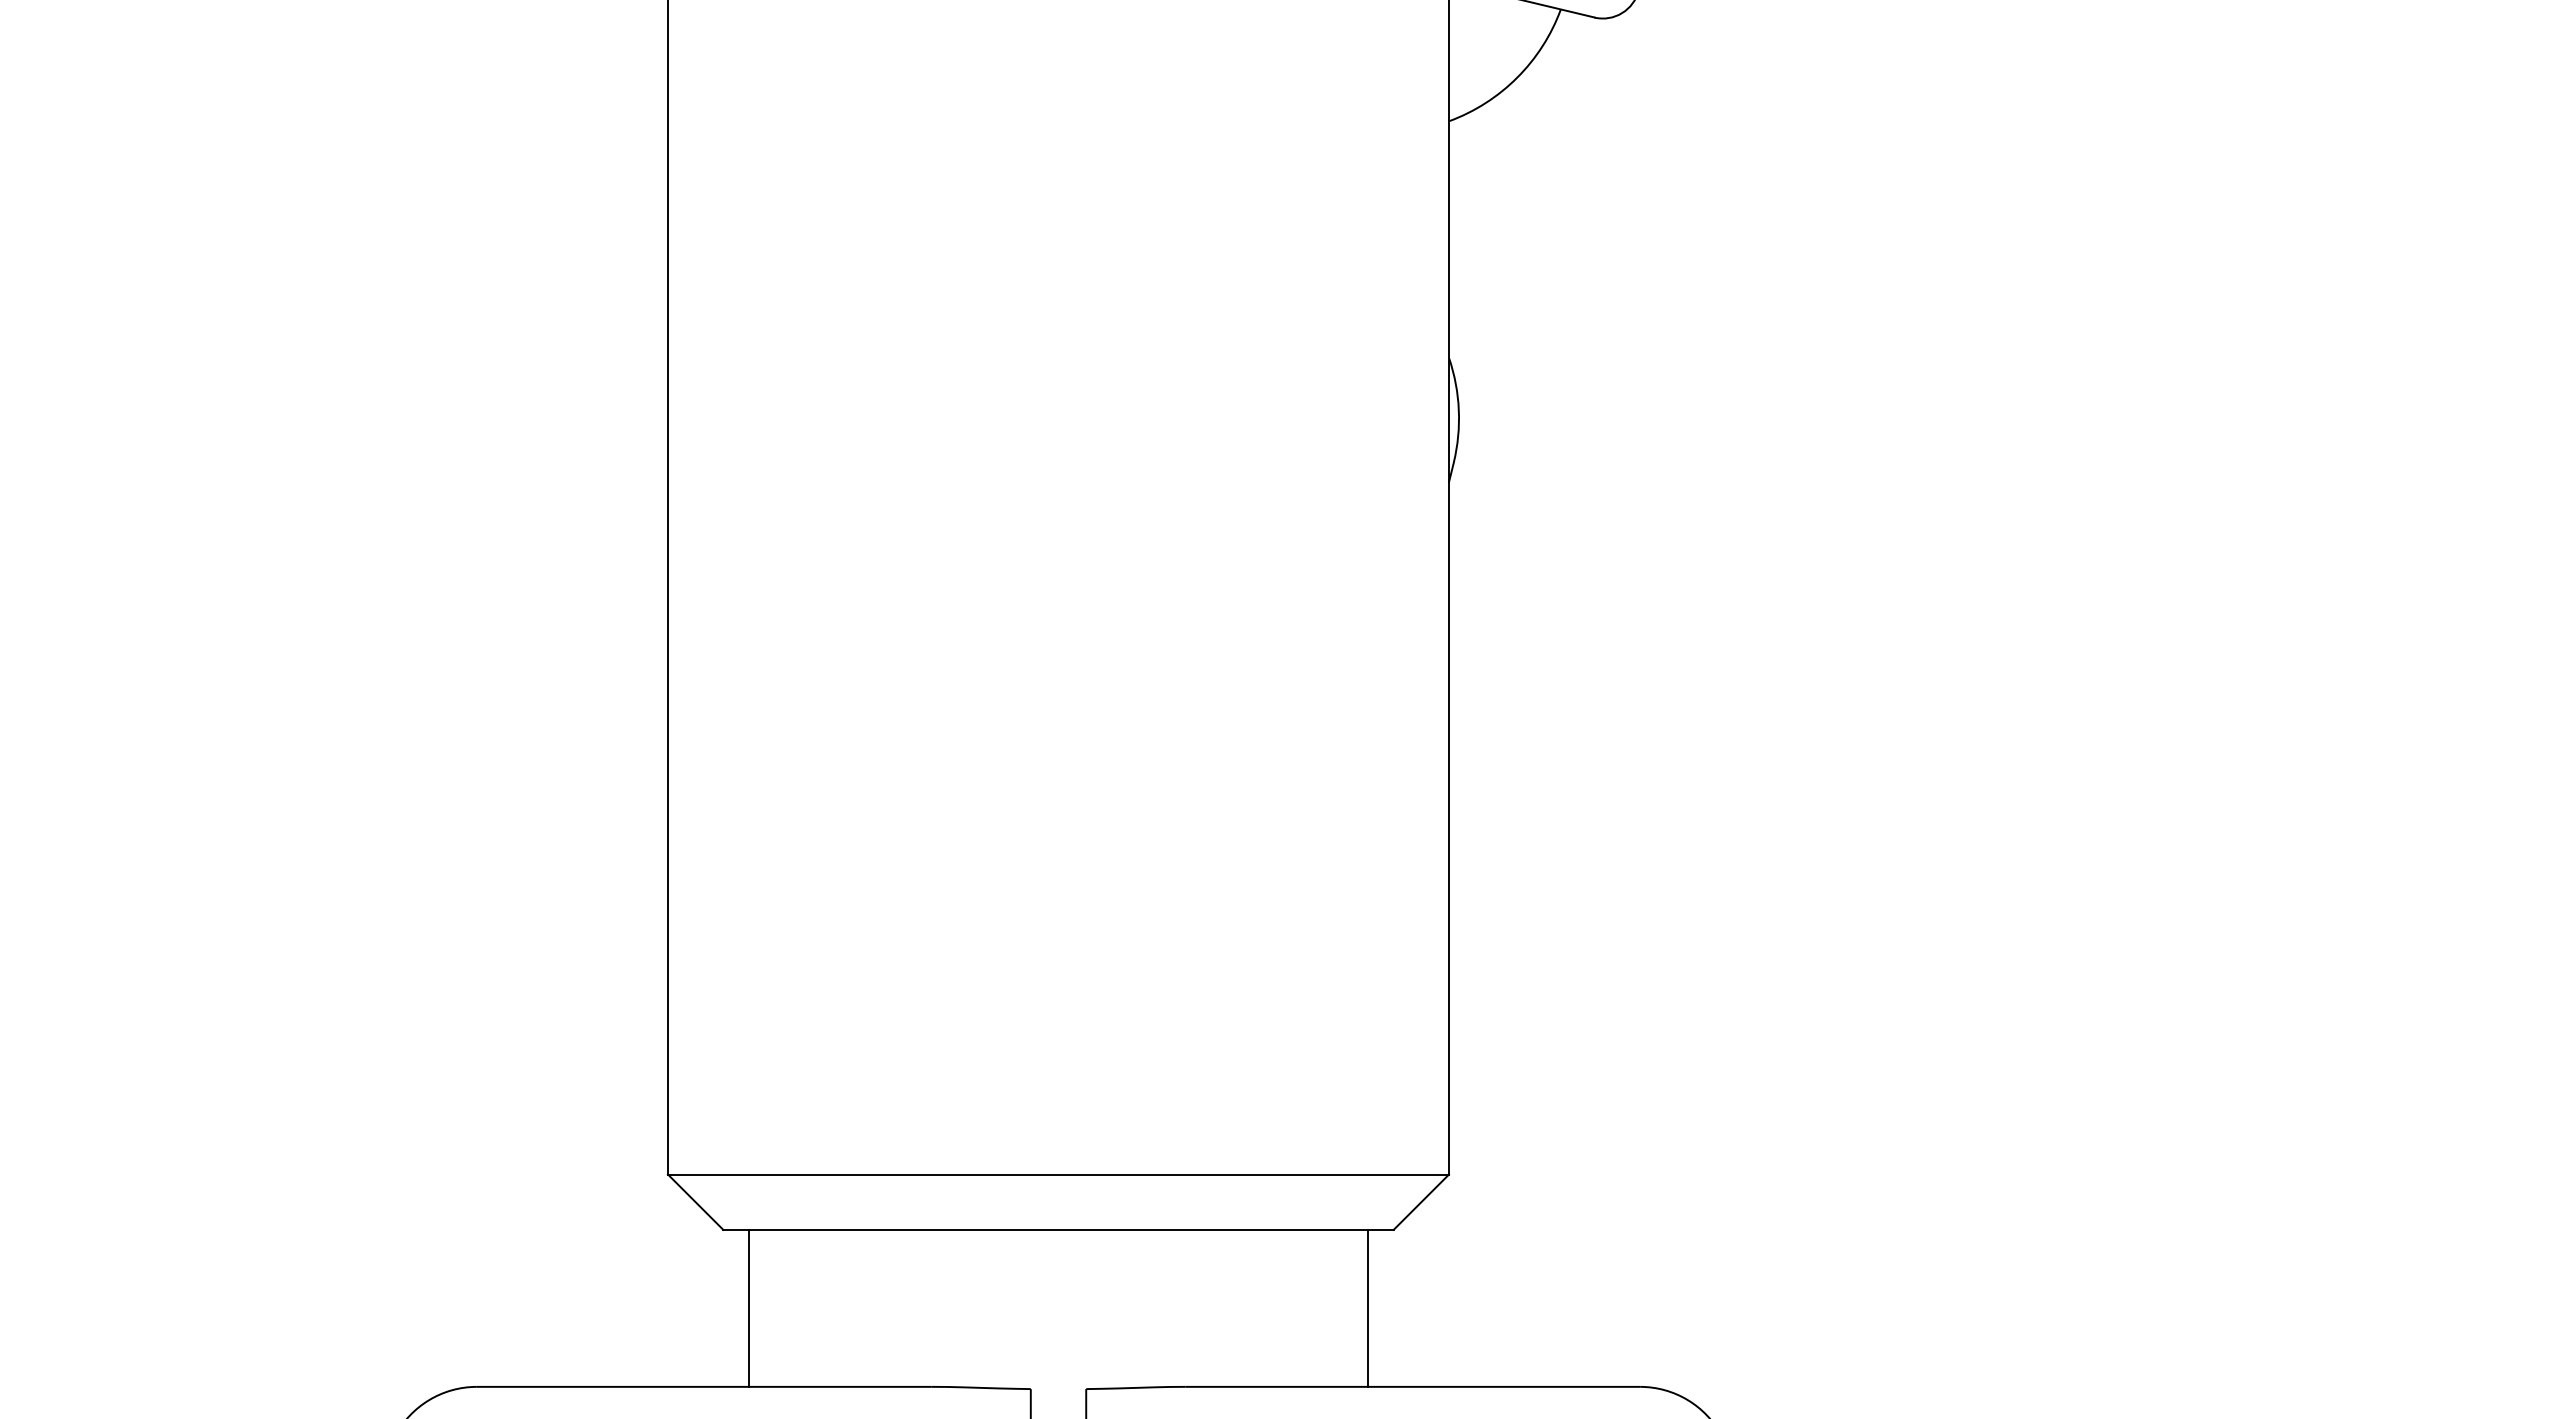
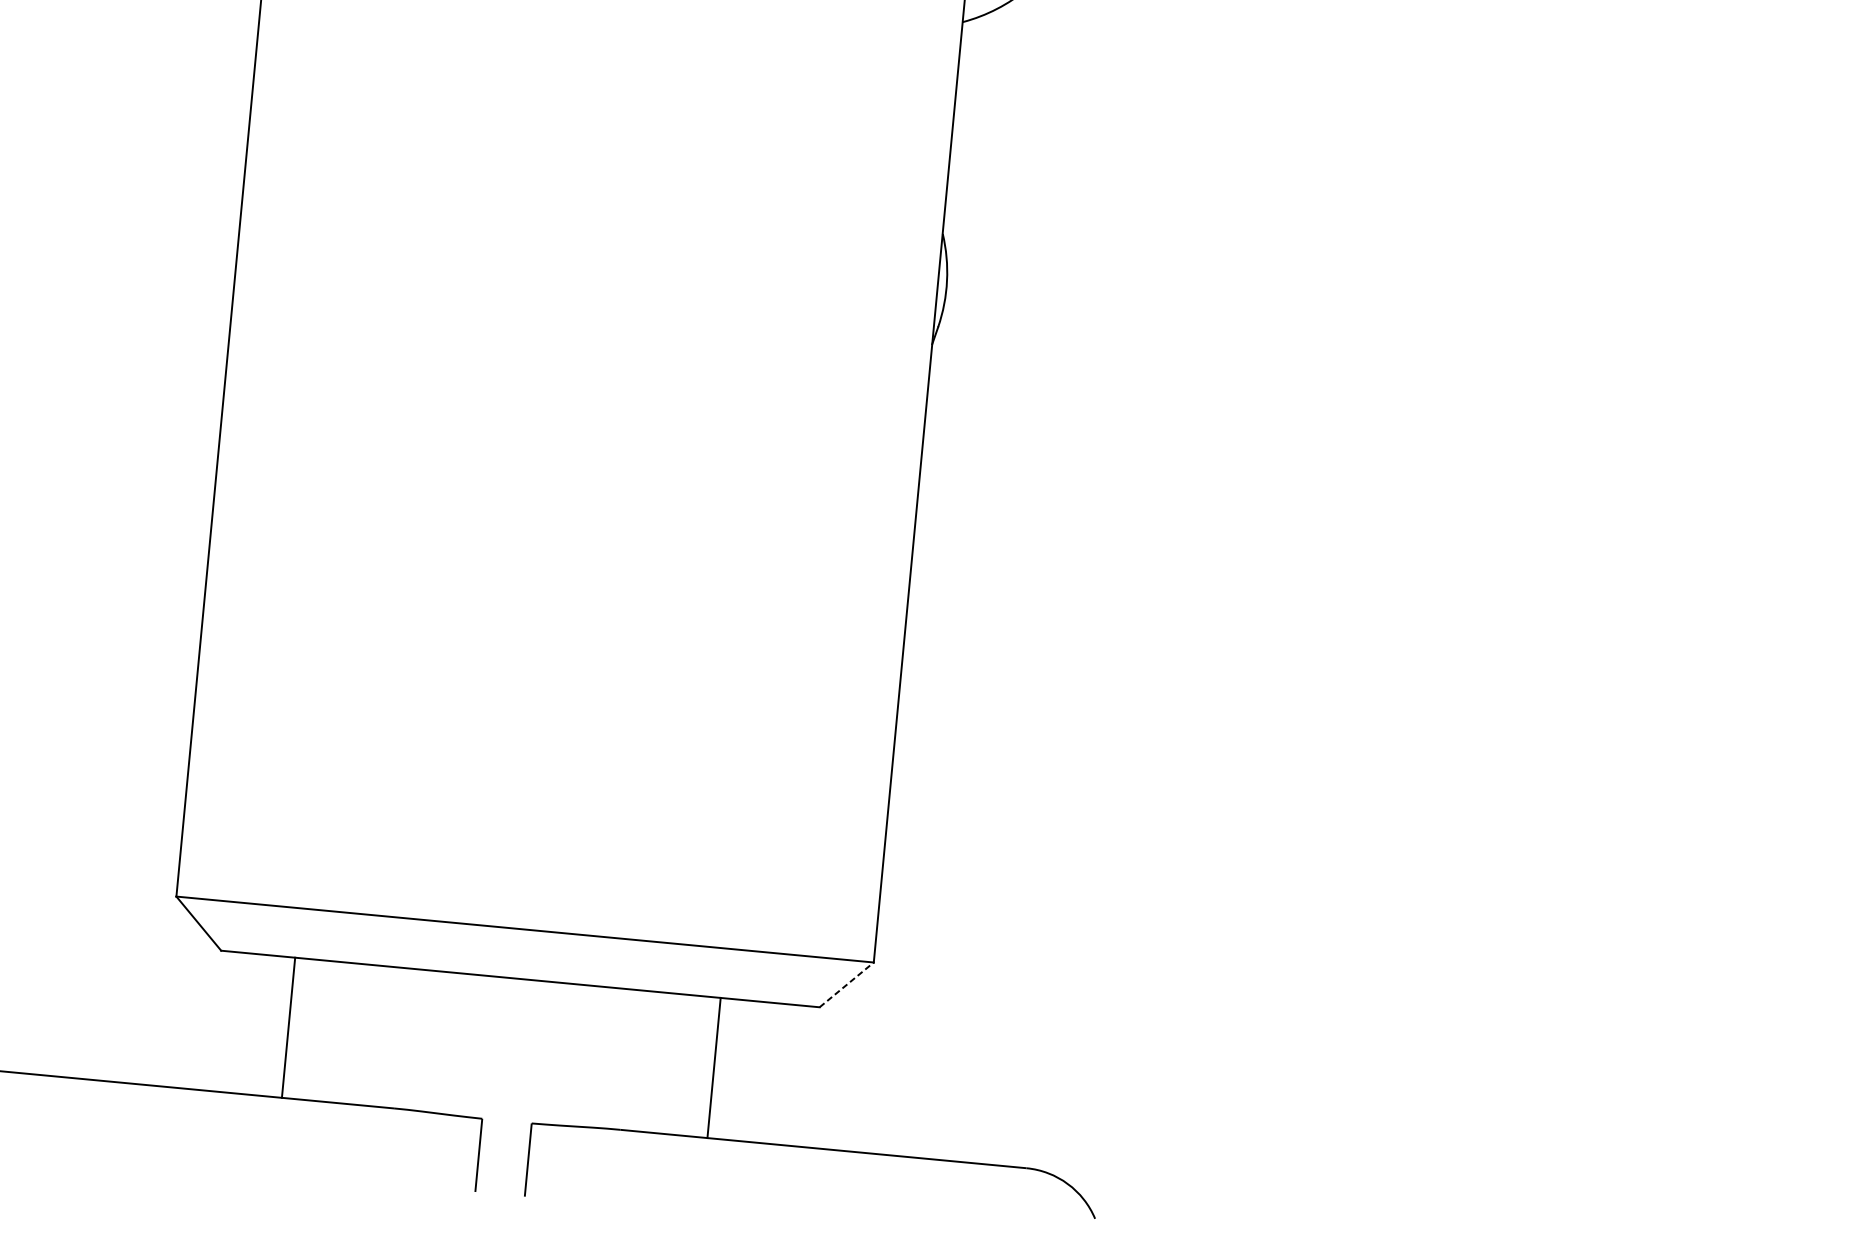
line: (1421, 1201) -> (846, 984), solid -> dashed
line: (749, 1307) -> (288, 1027), moved
line: (1367, 1307) -> (713, 1067), moved

